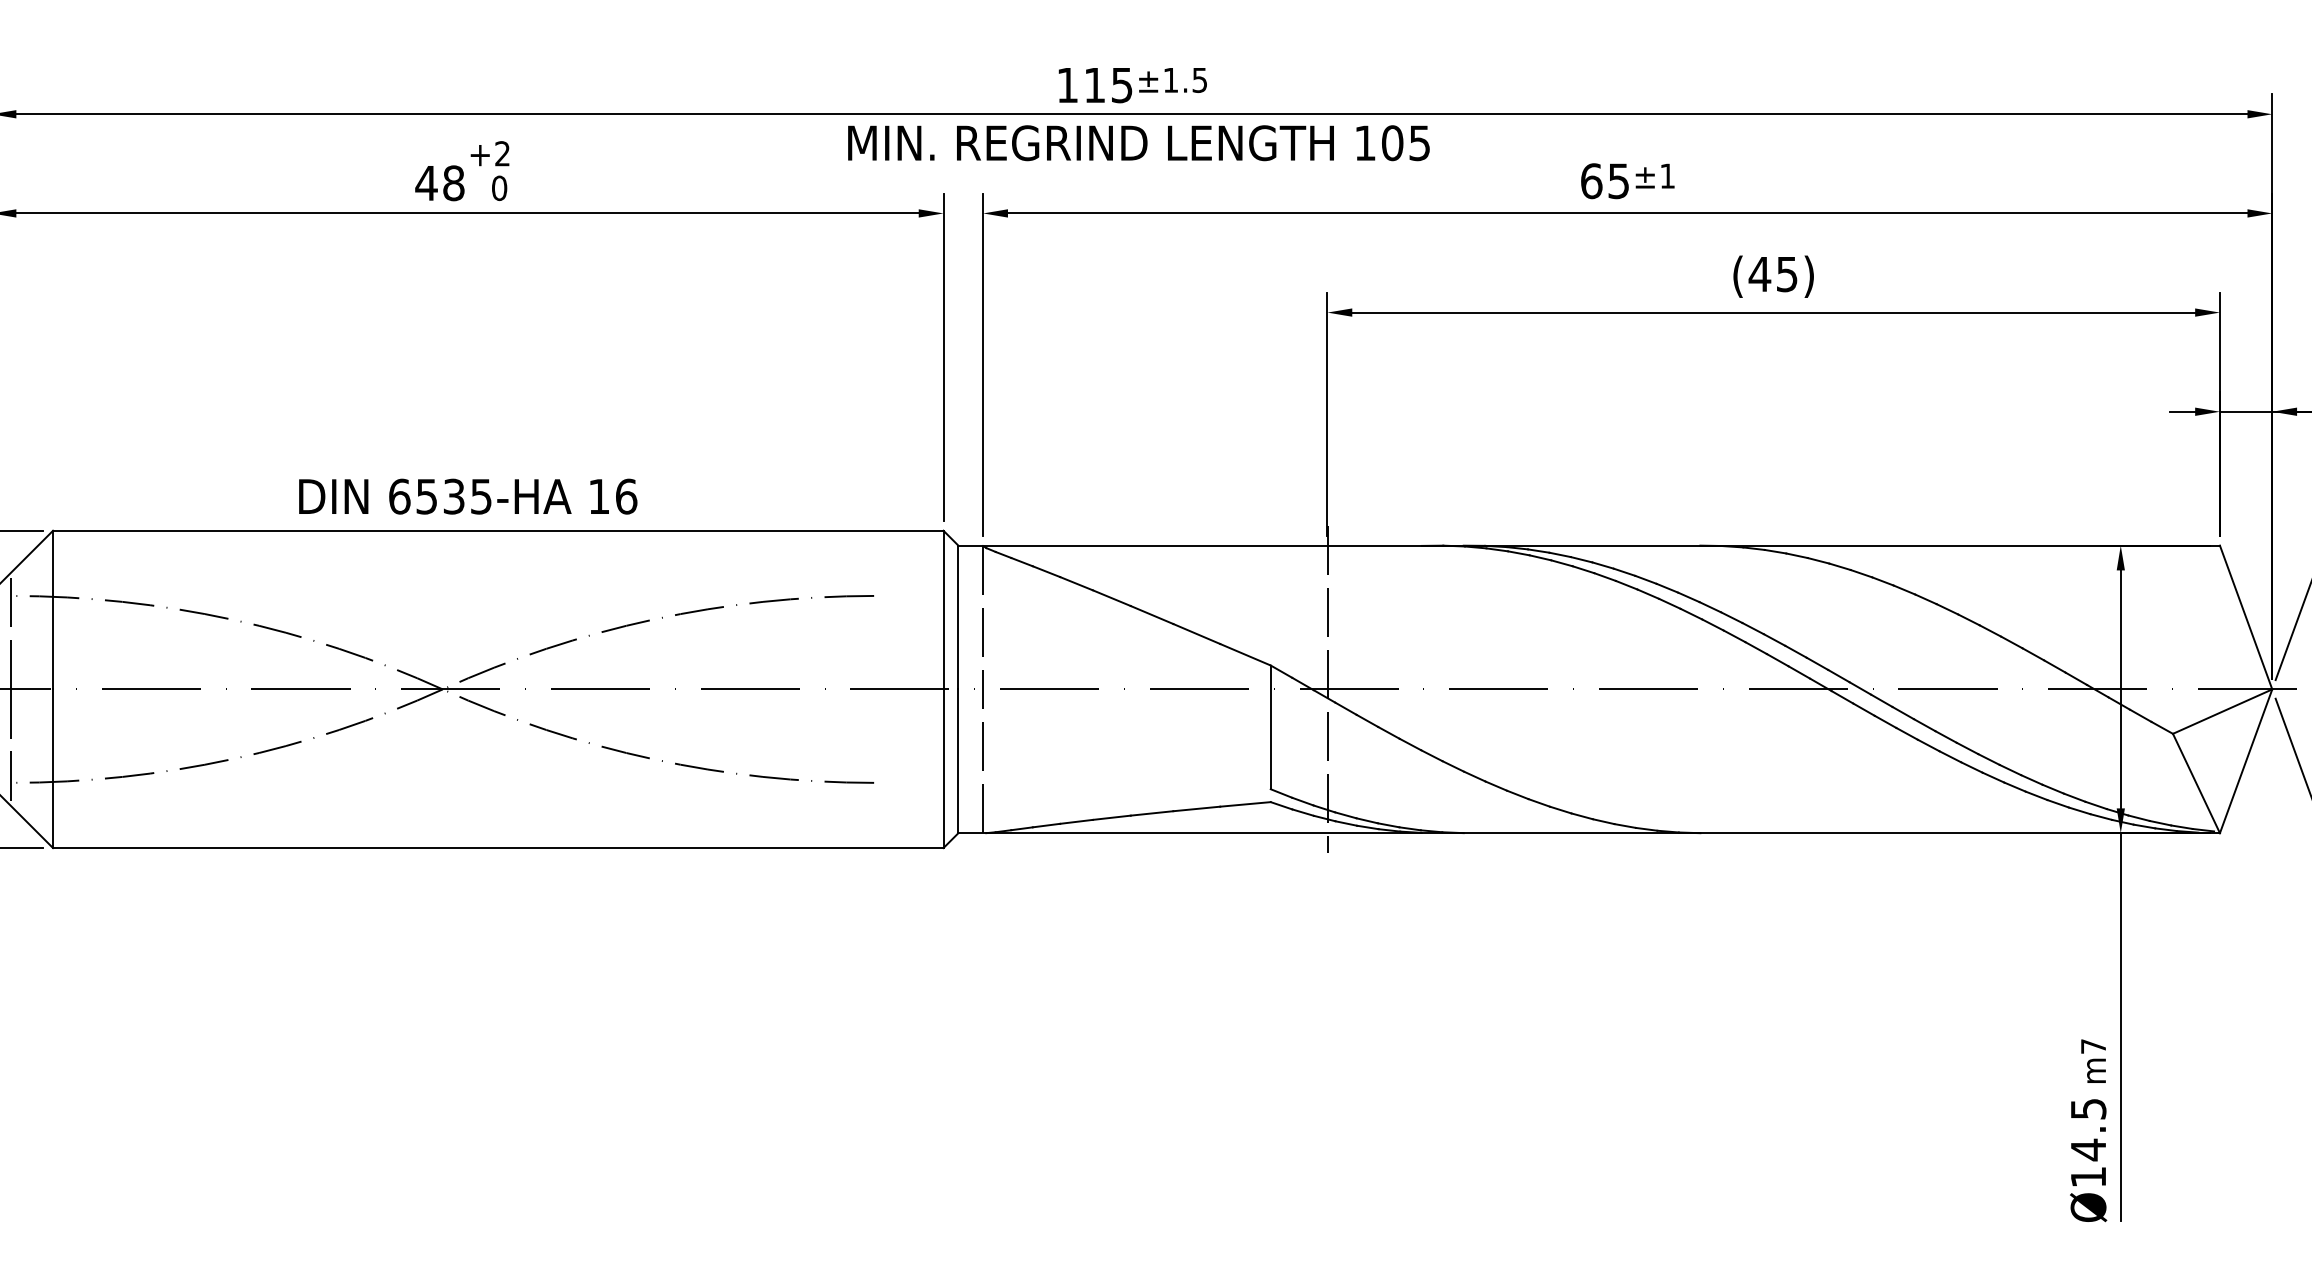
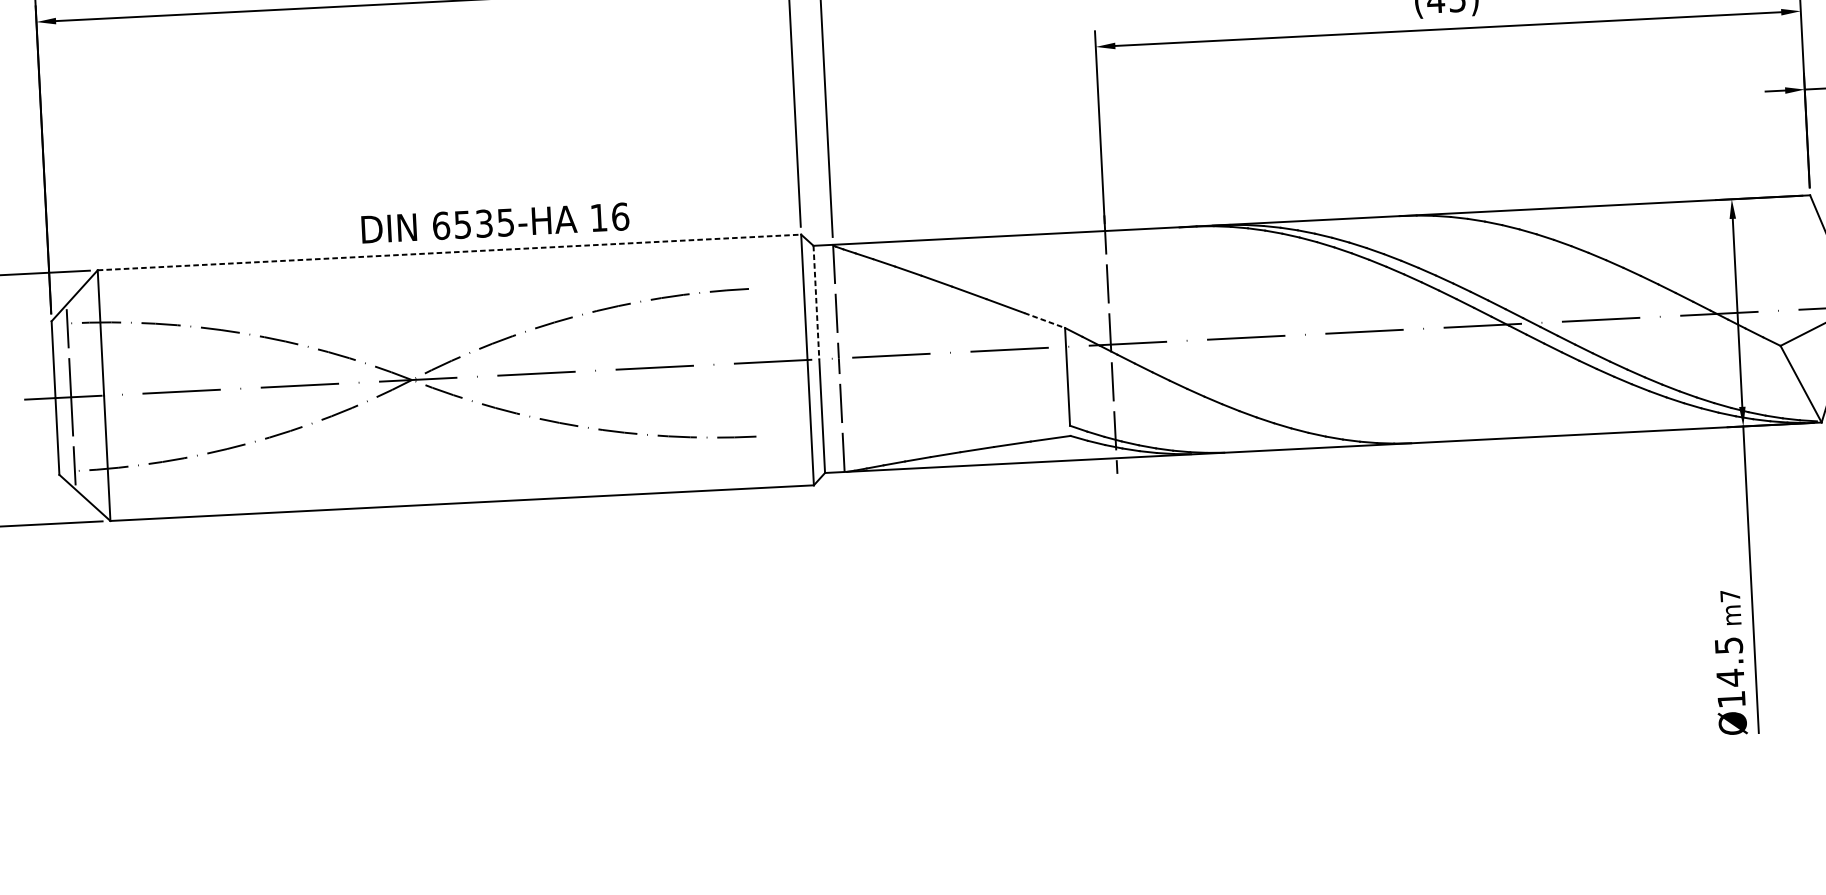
text: (468, 496) -> (495, 223), moved
line: (498, 530) -> (449, 252), solid -> dashed
line: (958, 617) -> (816, 302), solid -> dashed
line: (1245, 654) -> (1044, 320), solid -> dashed

